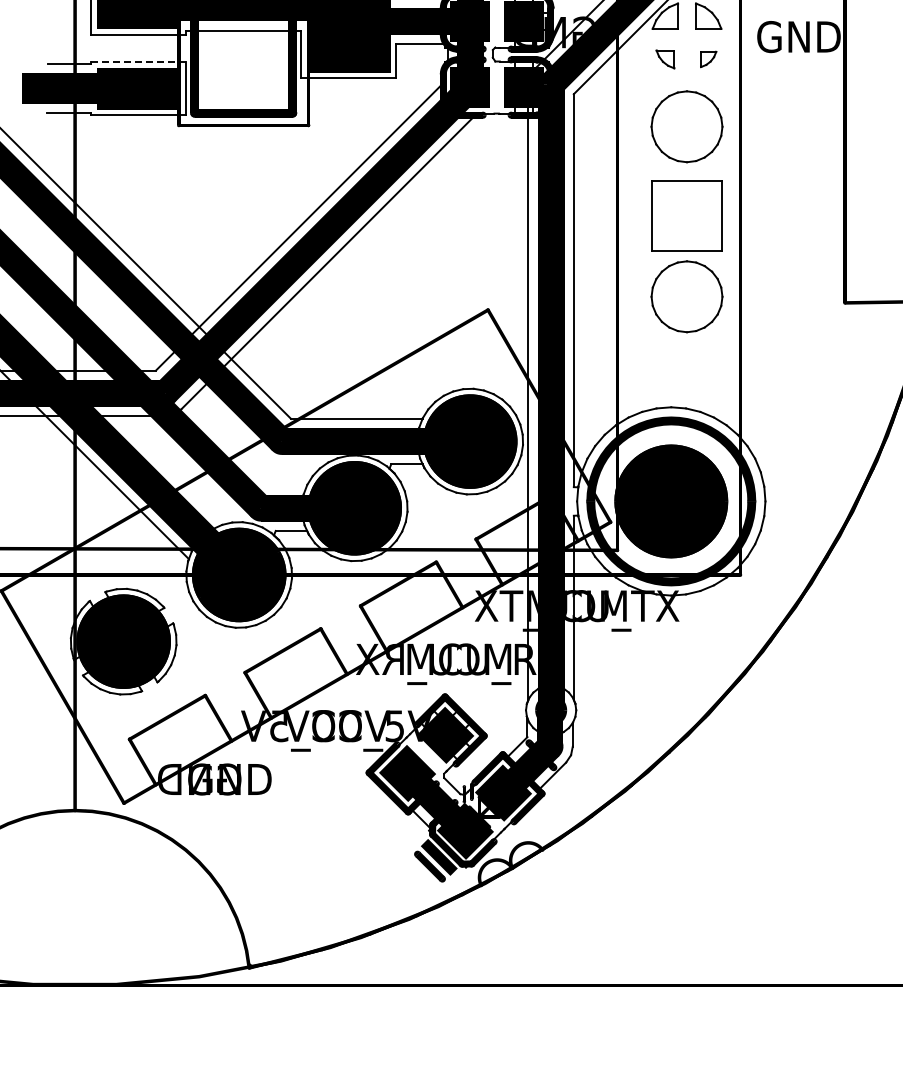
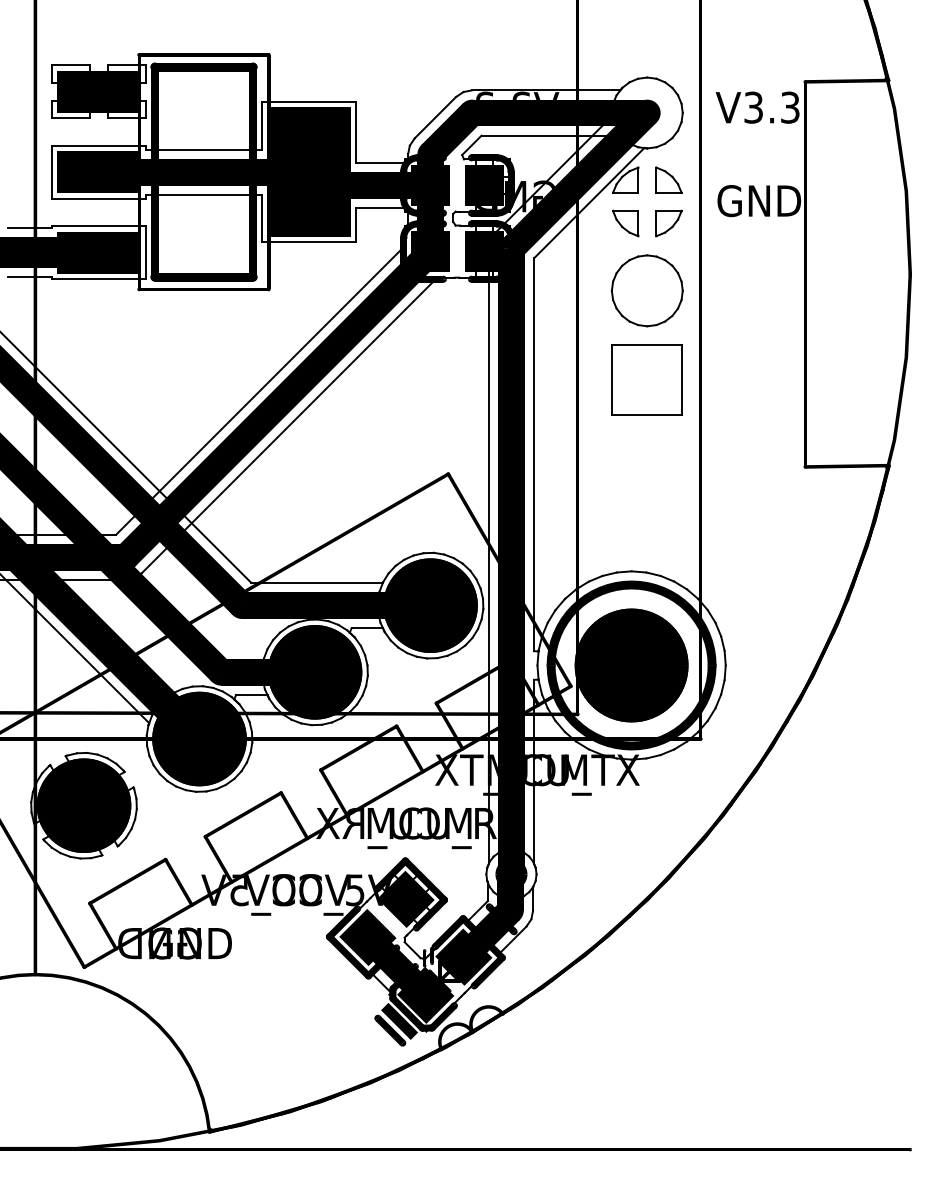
part: (665, 59) -> (625, 223), size x1.43
part: (708, 59) -> (668, 223), size x1.67
line: (138, 62) -> (98, 226), dashed -> solid
part: (686, 296) -> (646, 460), removed

